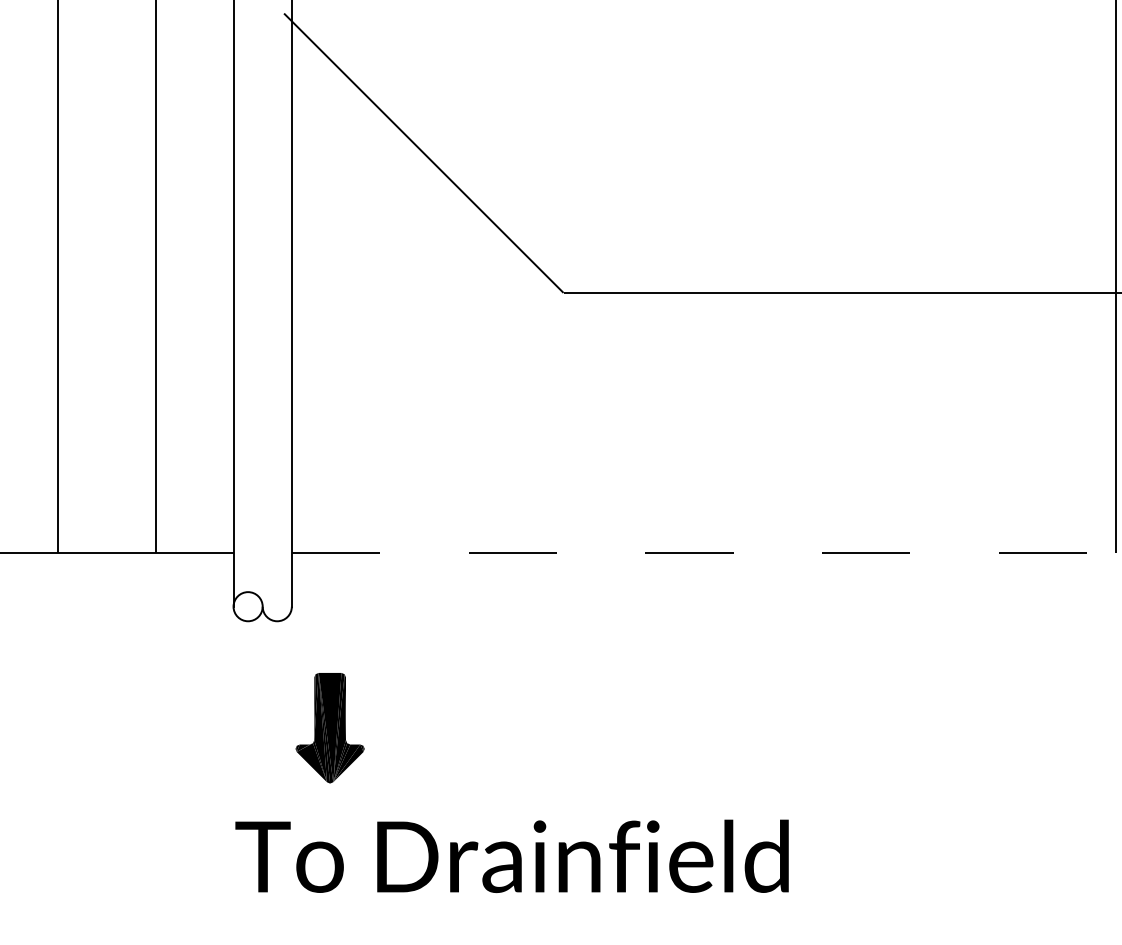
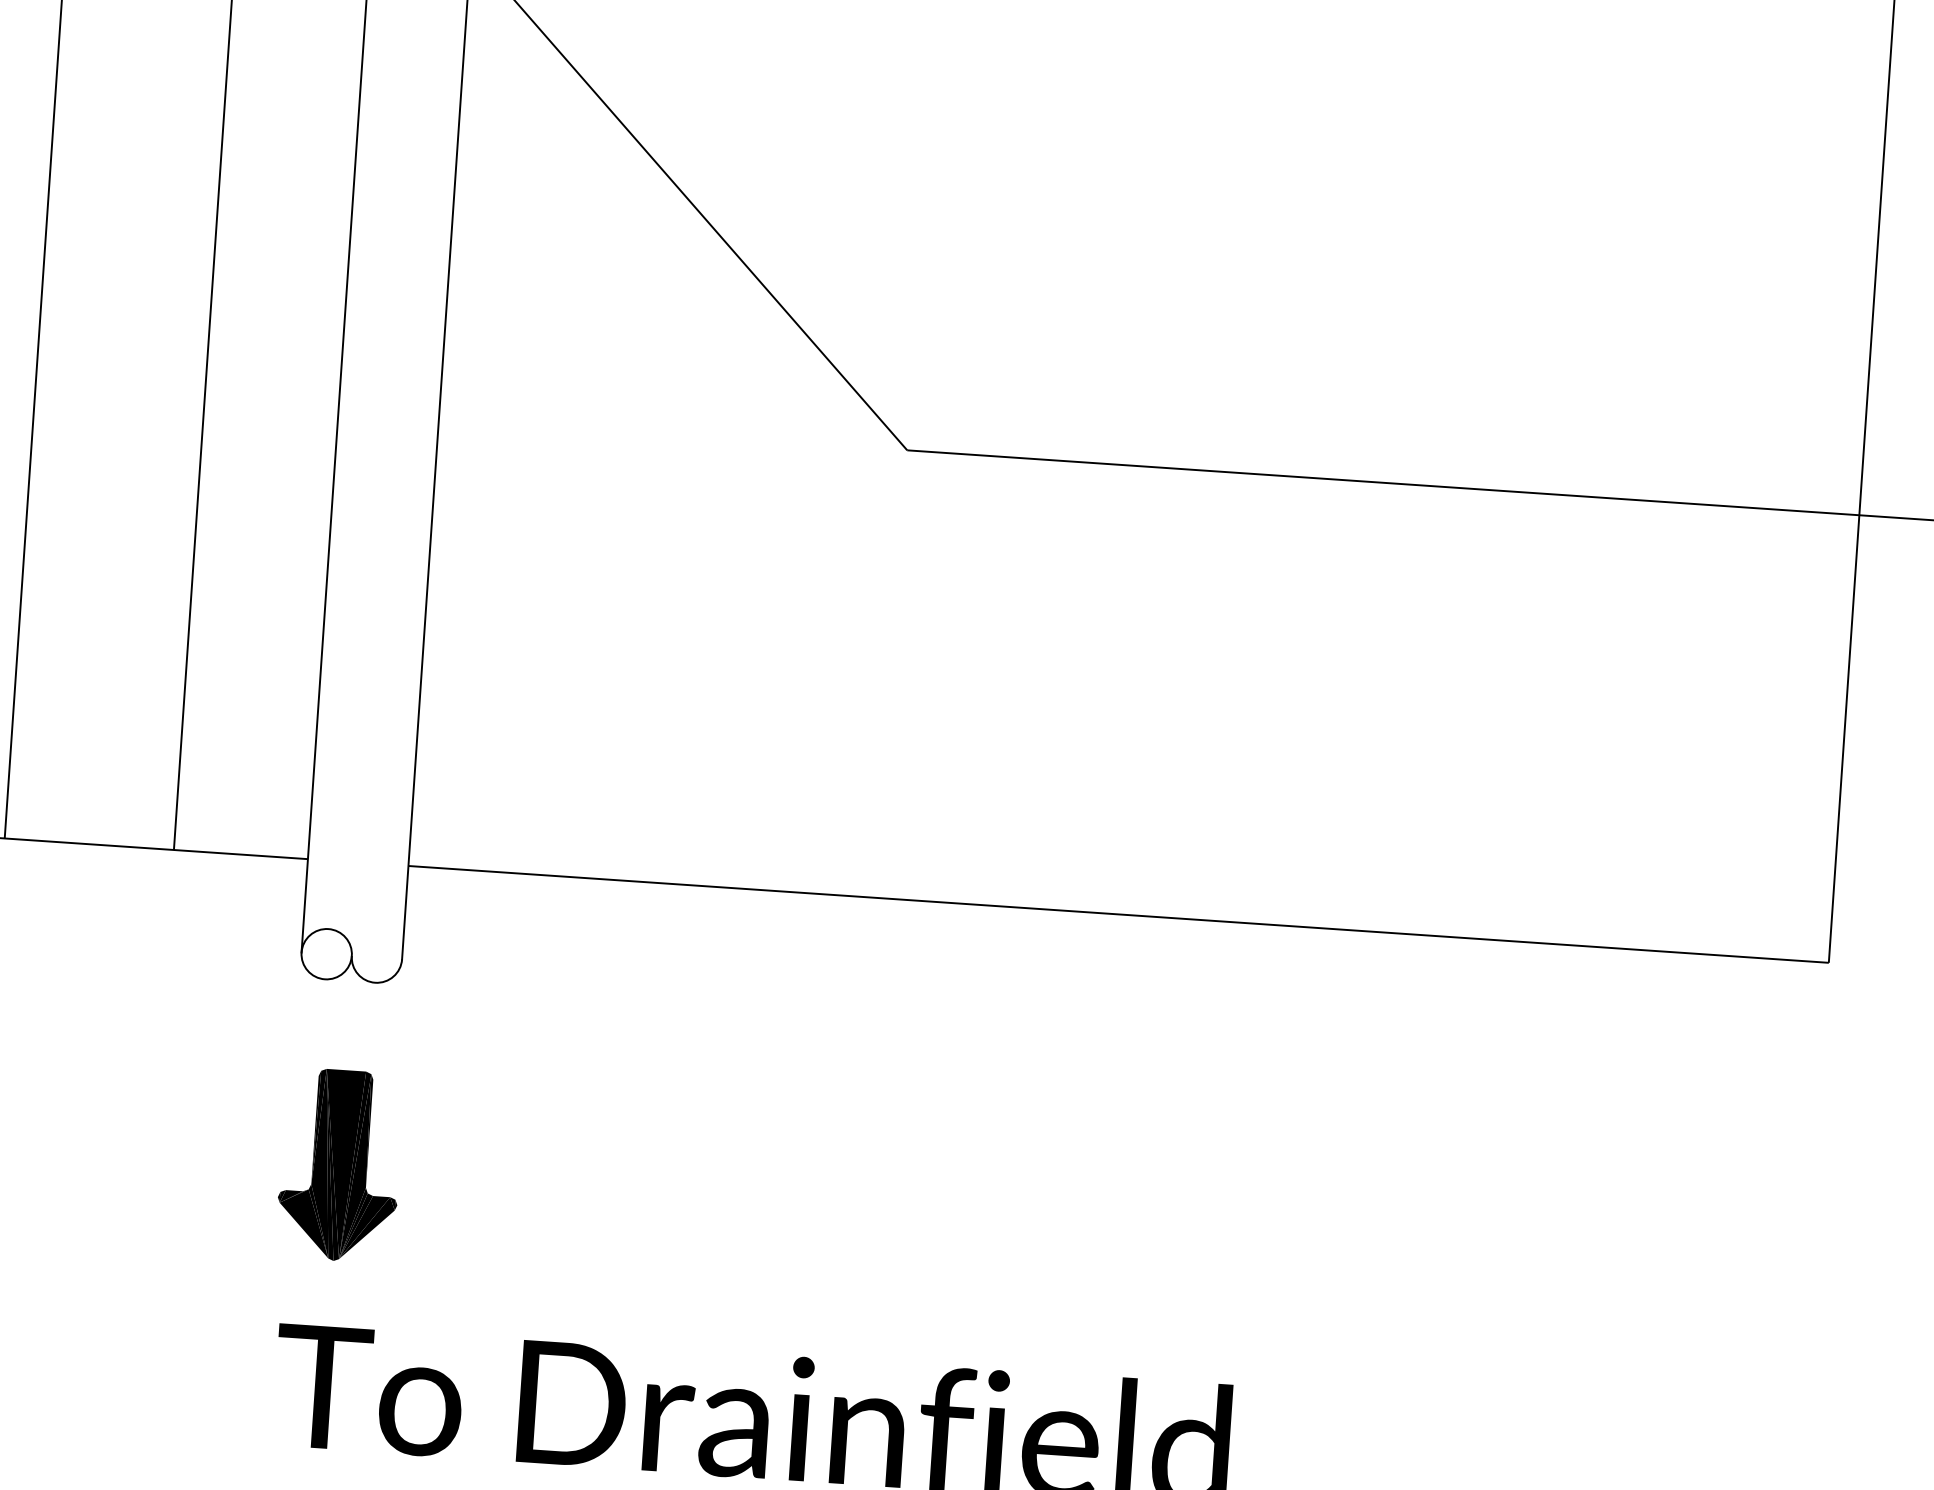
line: (704, 552) -> (1119, 914), dashed -> solid
part: (329, 728) -> (338, 1165), moved

